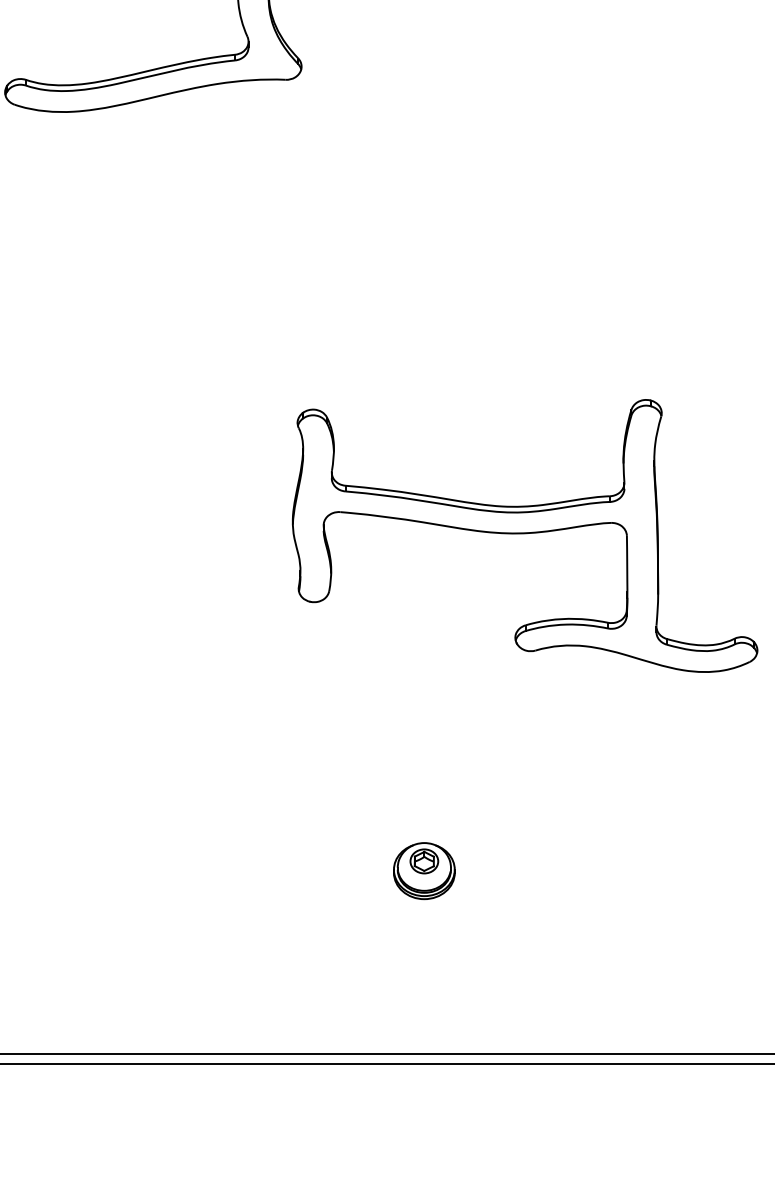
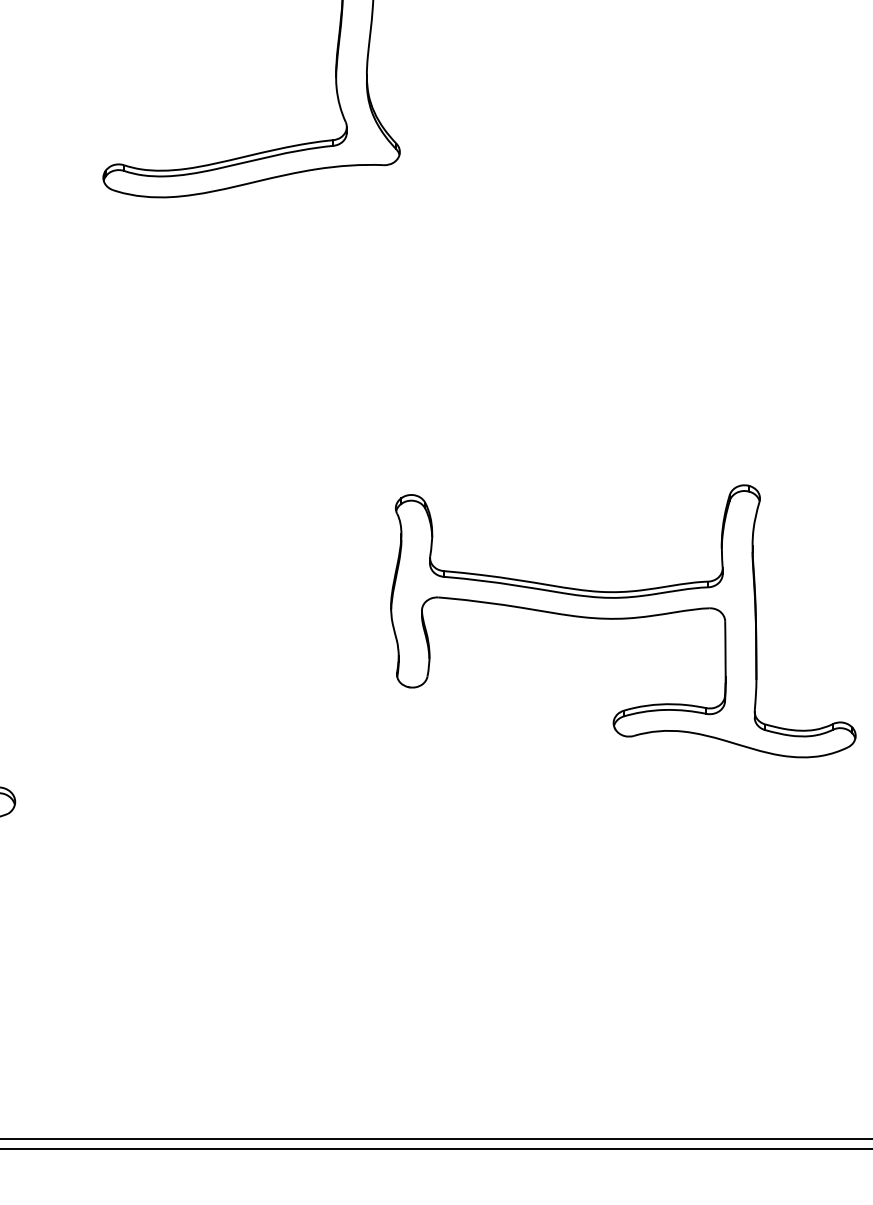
part: (424, 871) -> (522, 956), removed

